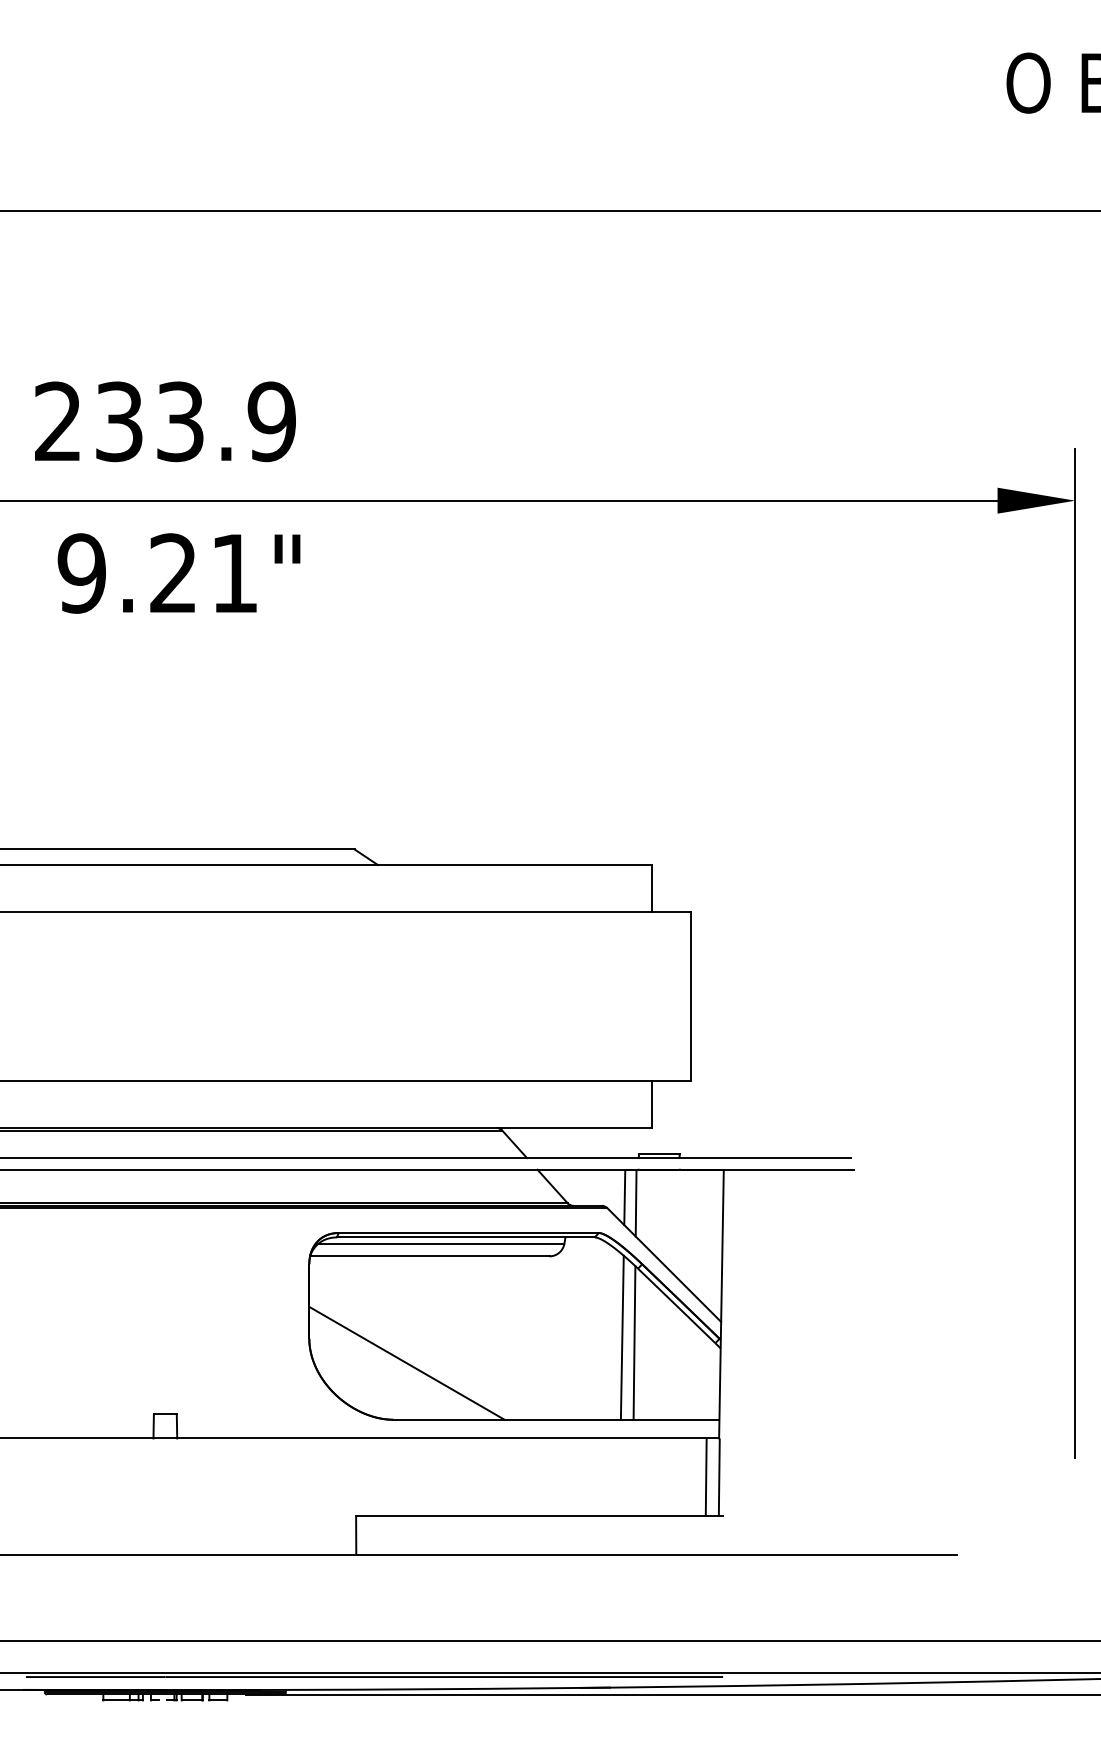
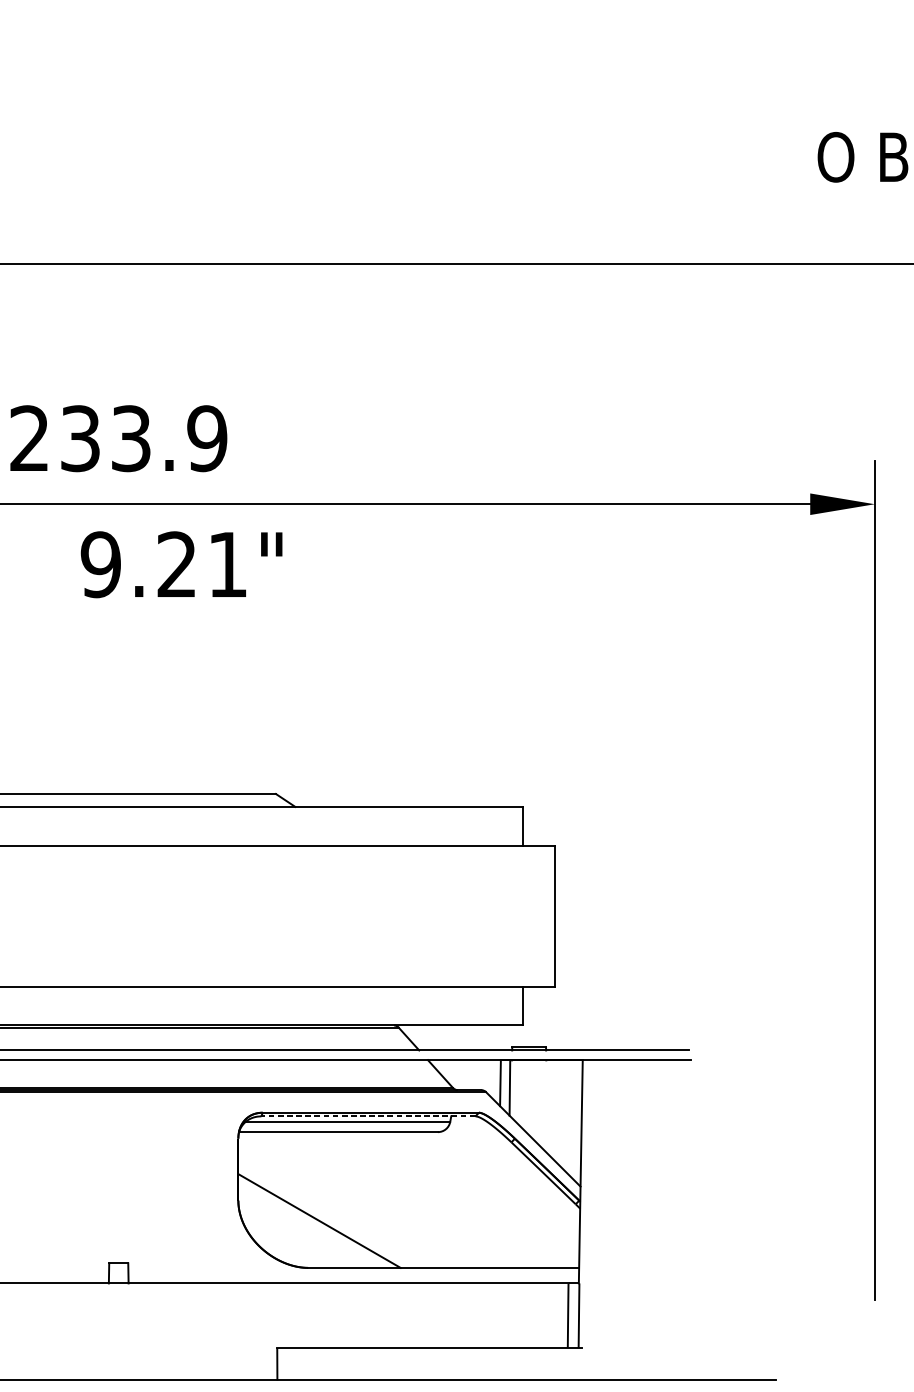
text: (178, 573) -> (181, 564), moved
line: (465, 1237) -> (368, 1116), solid -> dashed
line: (621, 1337) -> (497, 1199), removed
line: (634, 1342) -> (508, 1203), removed

